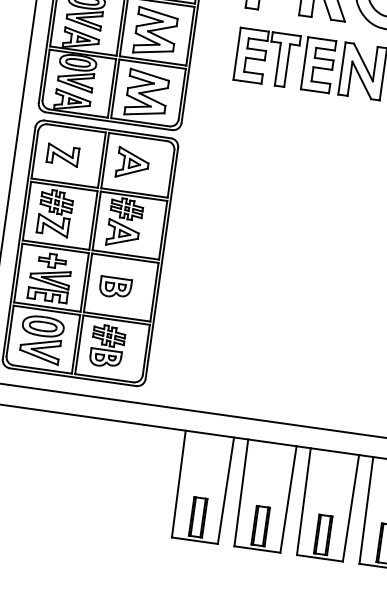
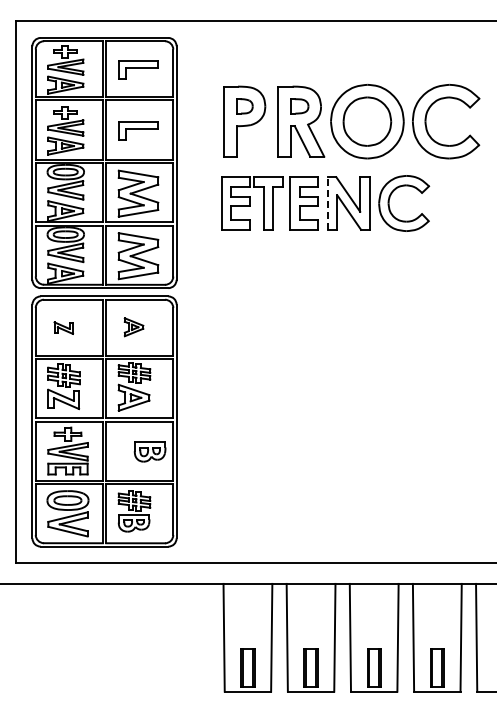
line: (341, 68) -> (327, 203), solid -> dashed
part: (62, 154) -> (63, 327), size x0.6
part: (132, 164) -> (133, 327), size x0.6
part: (115, 287) -> (149, 451), moved

